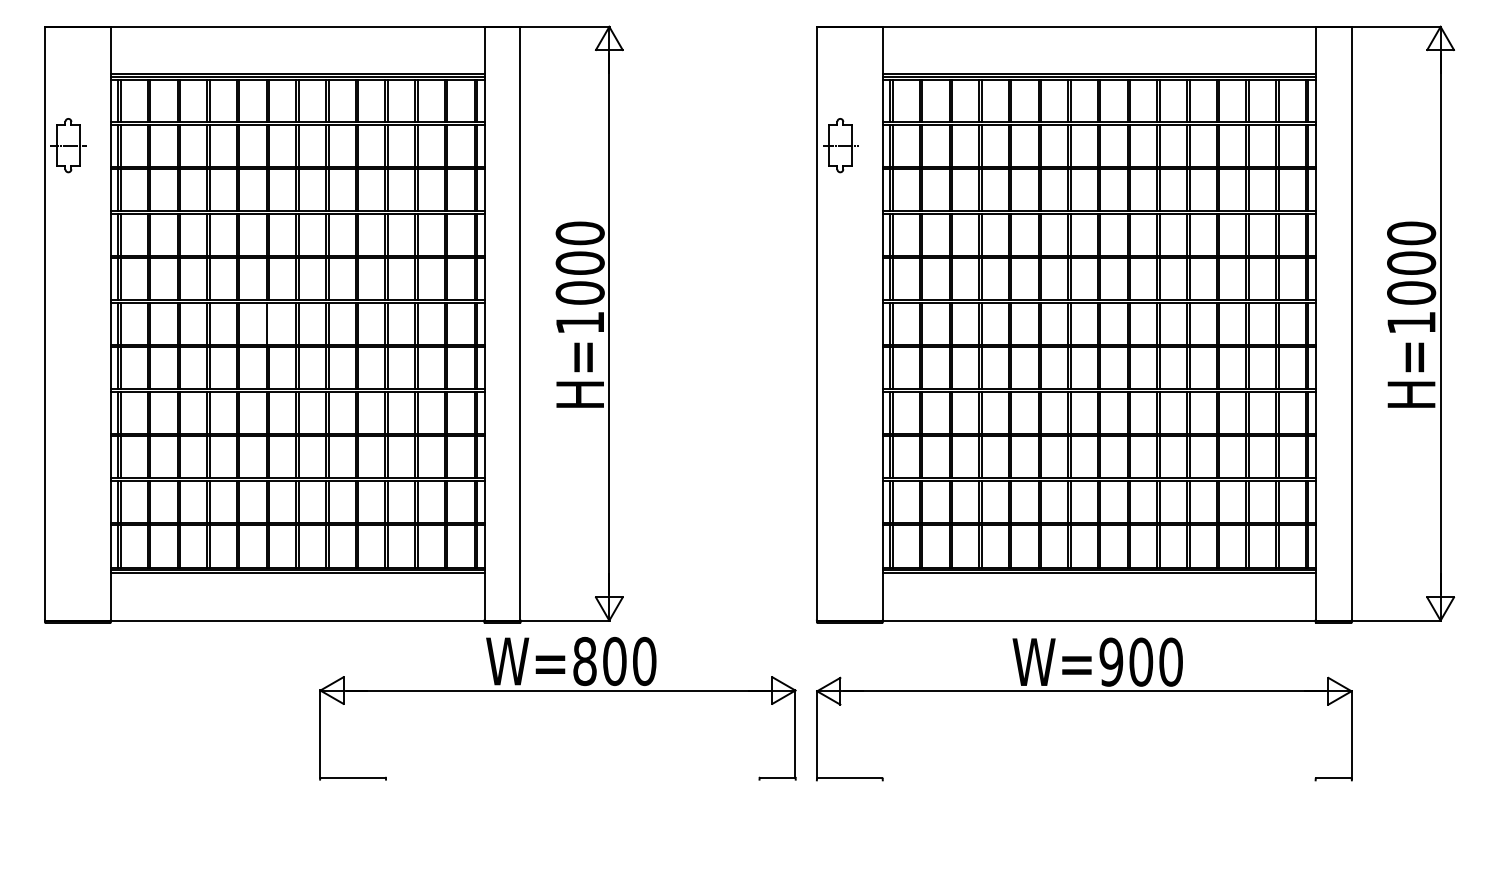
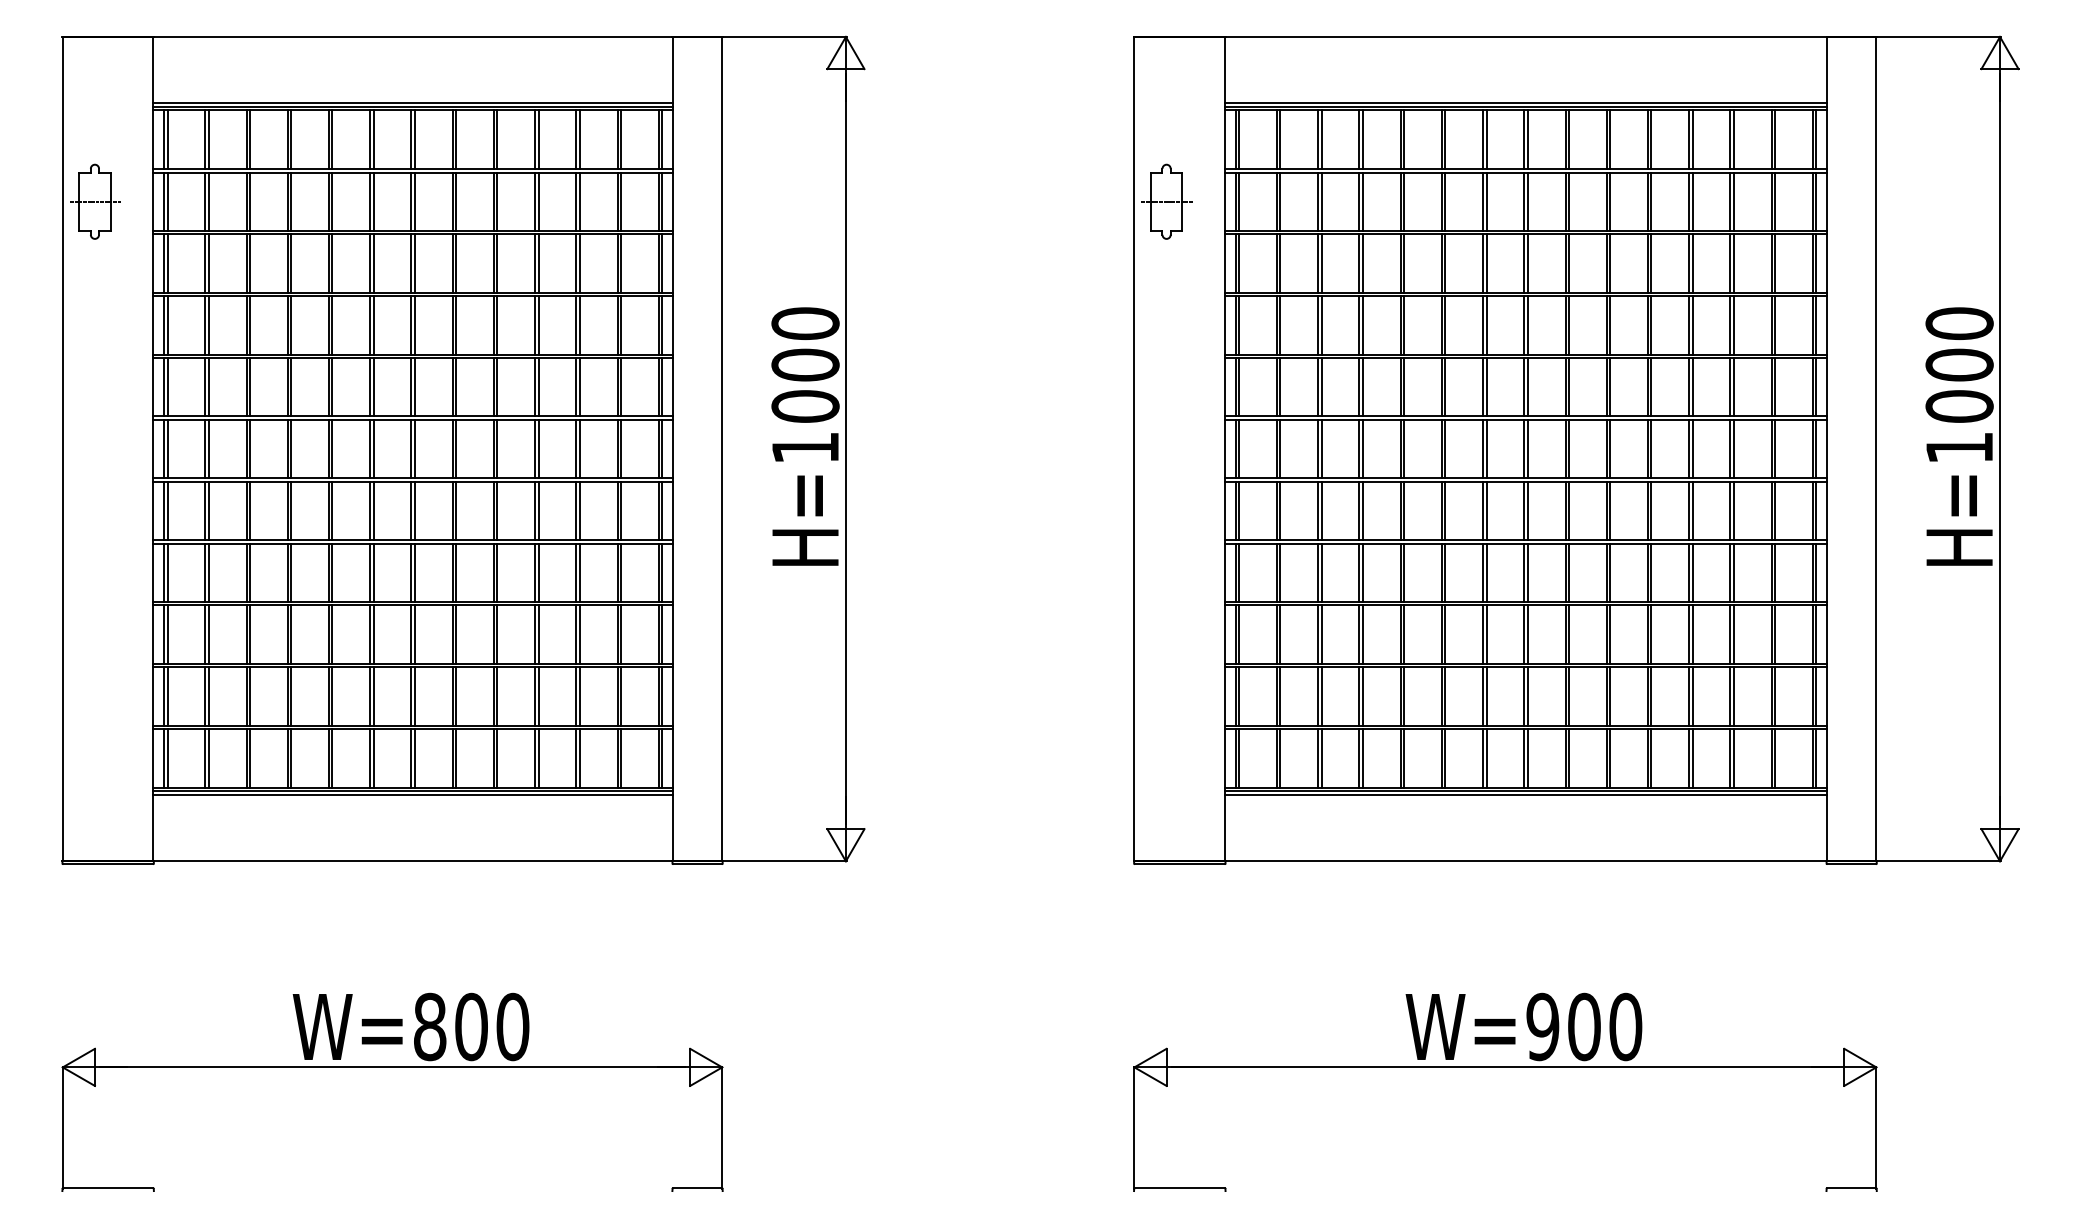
line: (269, 323) -> (373, 448), added
part: (557, 690) -> (392, 1067), moved
part: (1084, 691) -> (1505, 1067), moved

